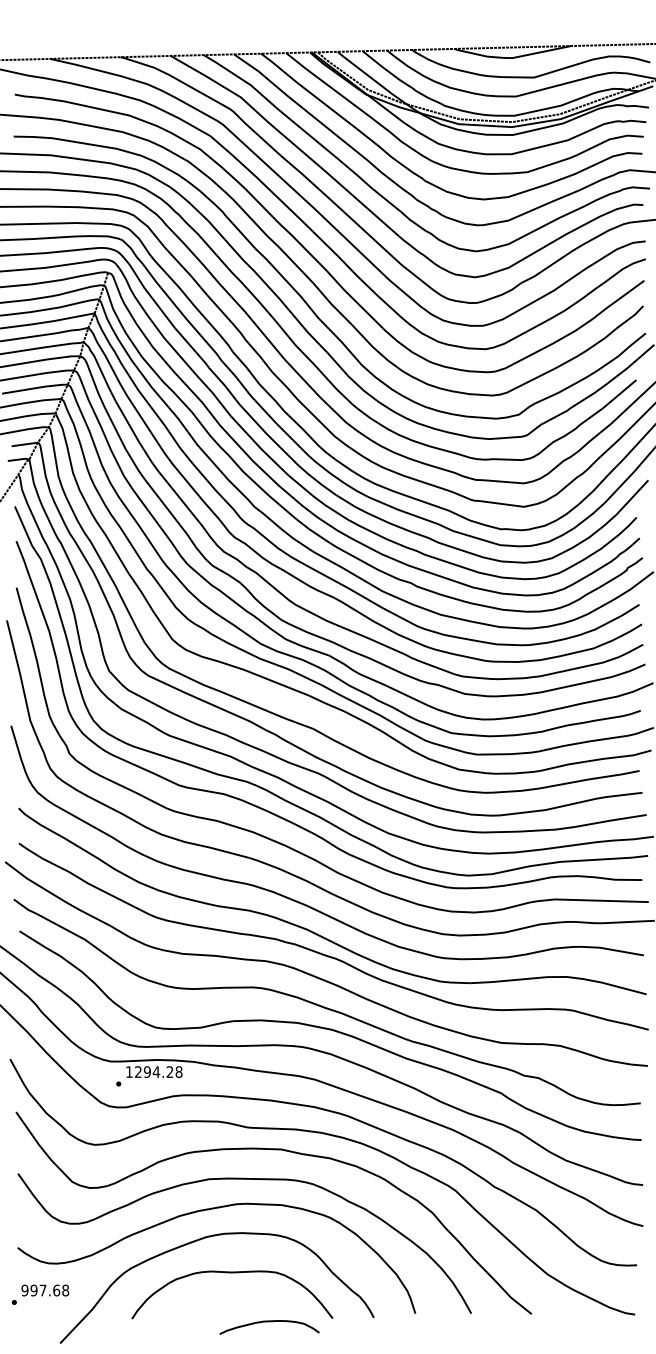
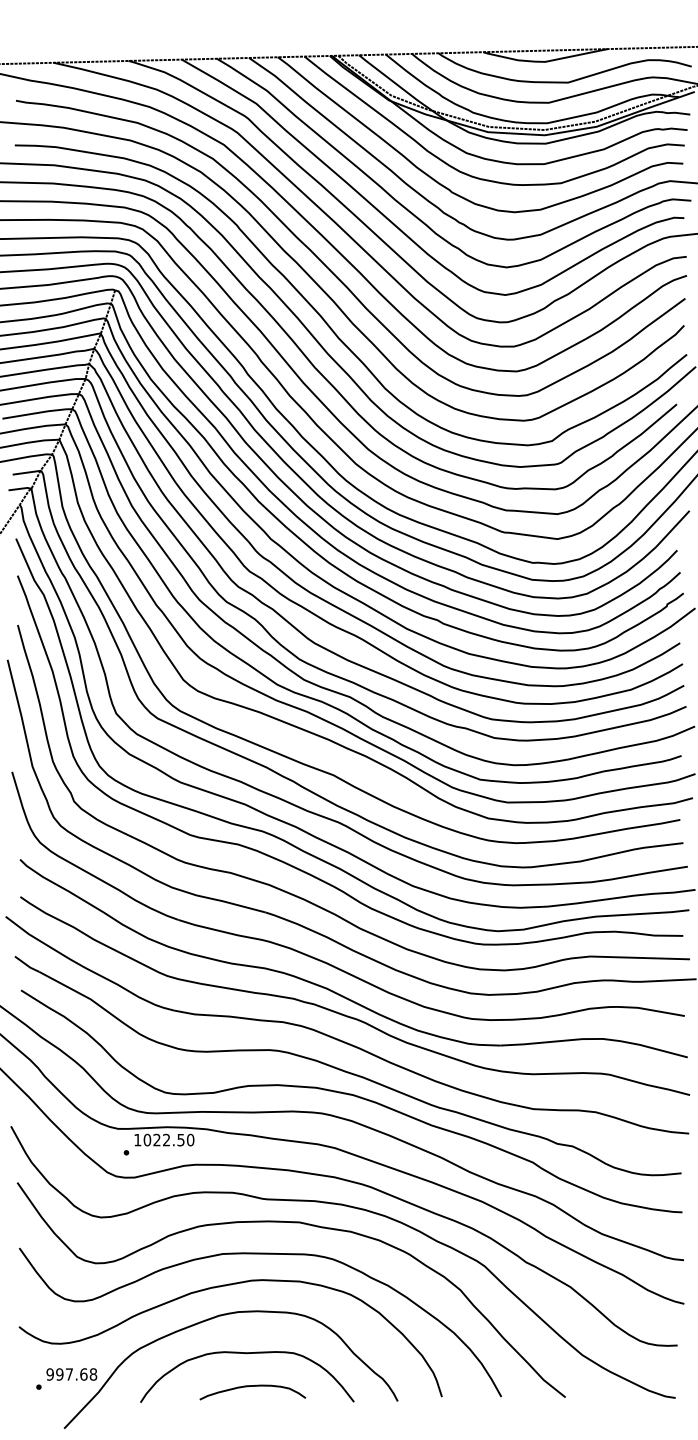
text: (158, 1071) -> (168, 1139), 1294.28 -> 1022.50
text: (40, 1294) -> (66, 1378), moved
curve: (269, 1322) -> (252, 1387), moved

